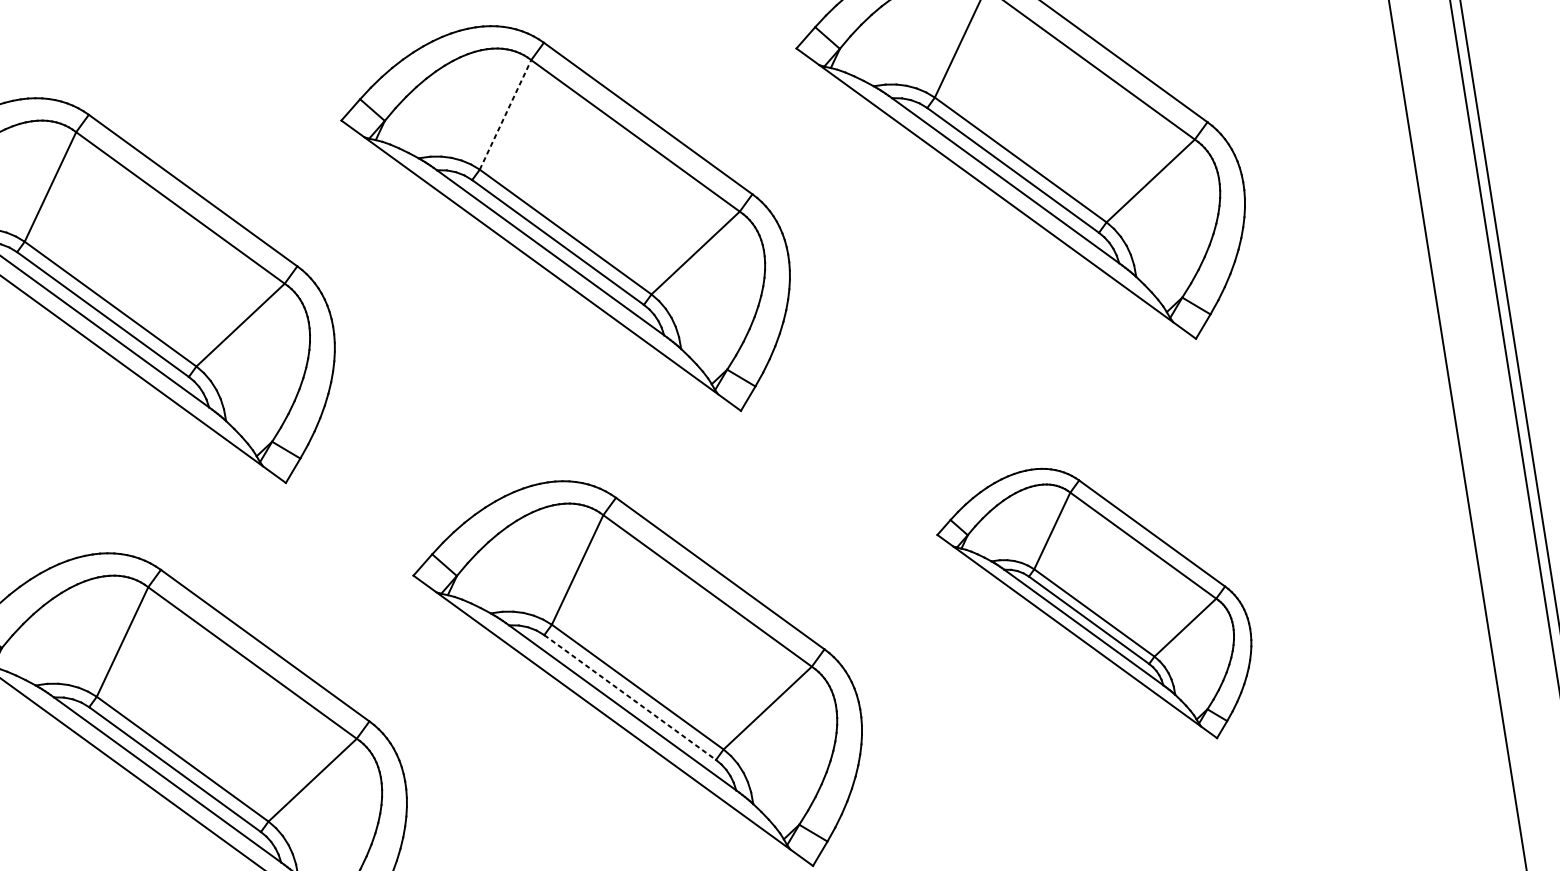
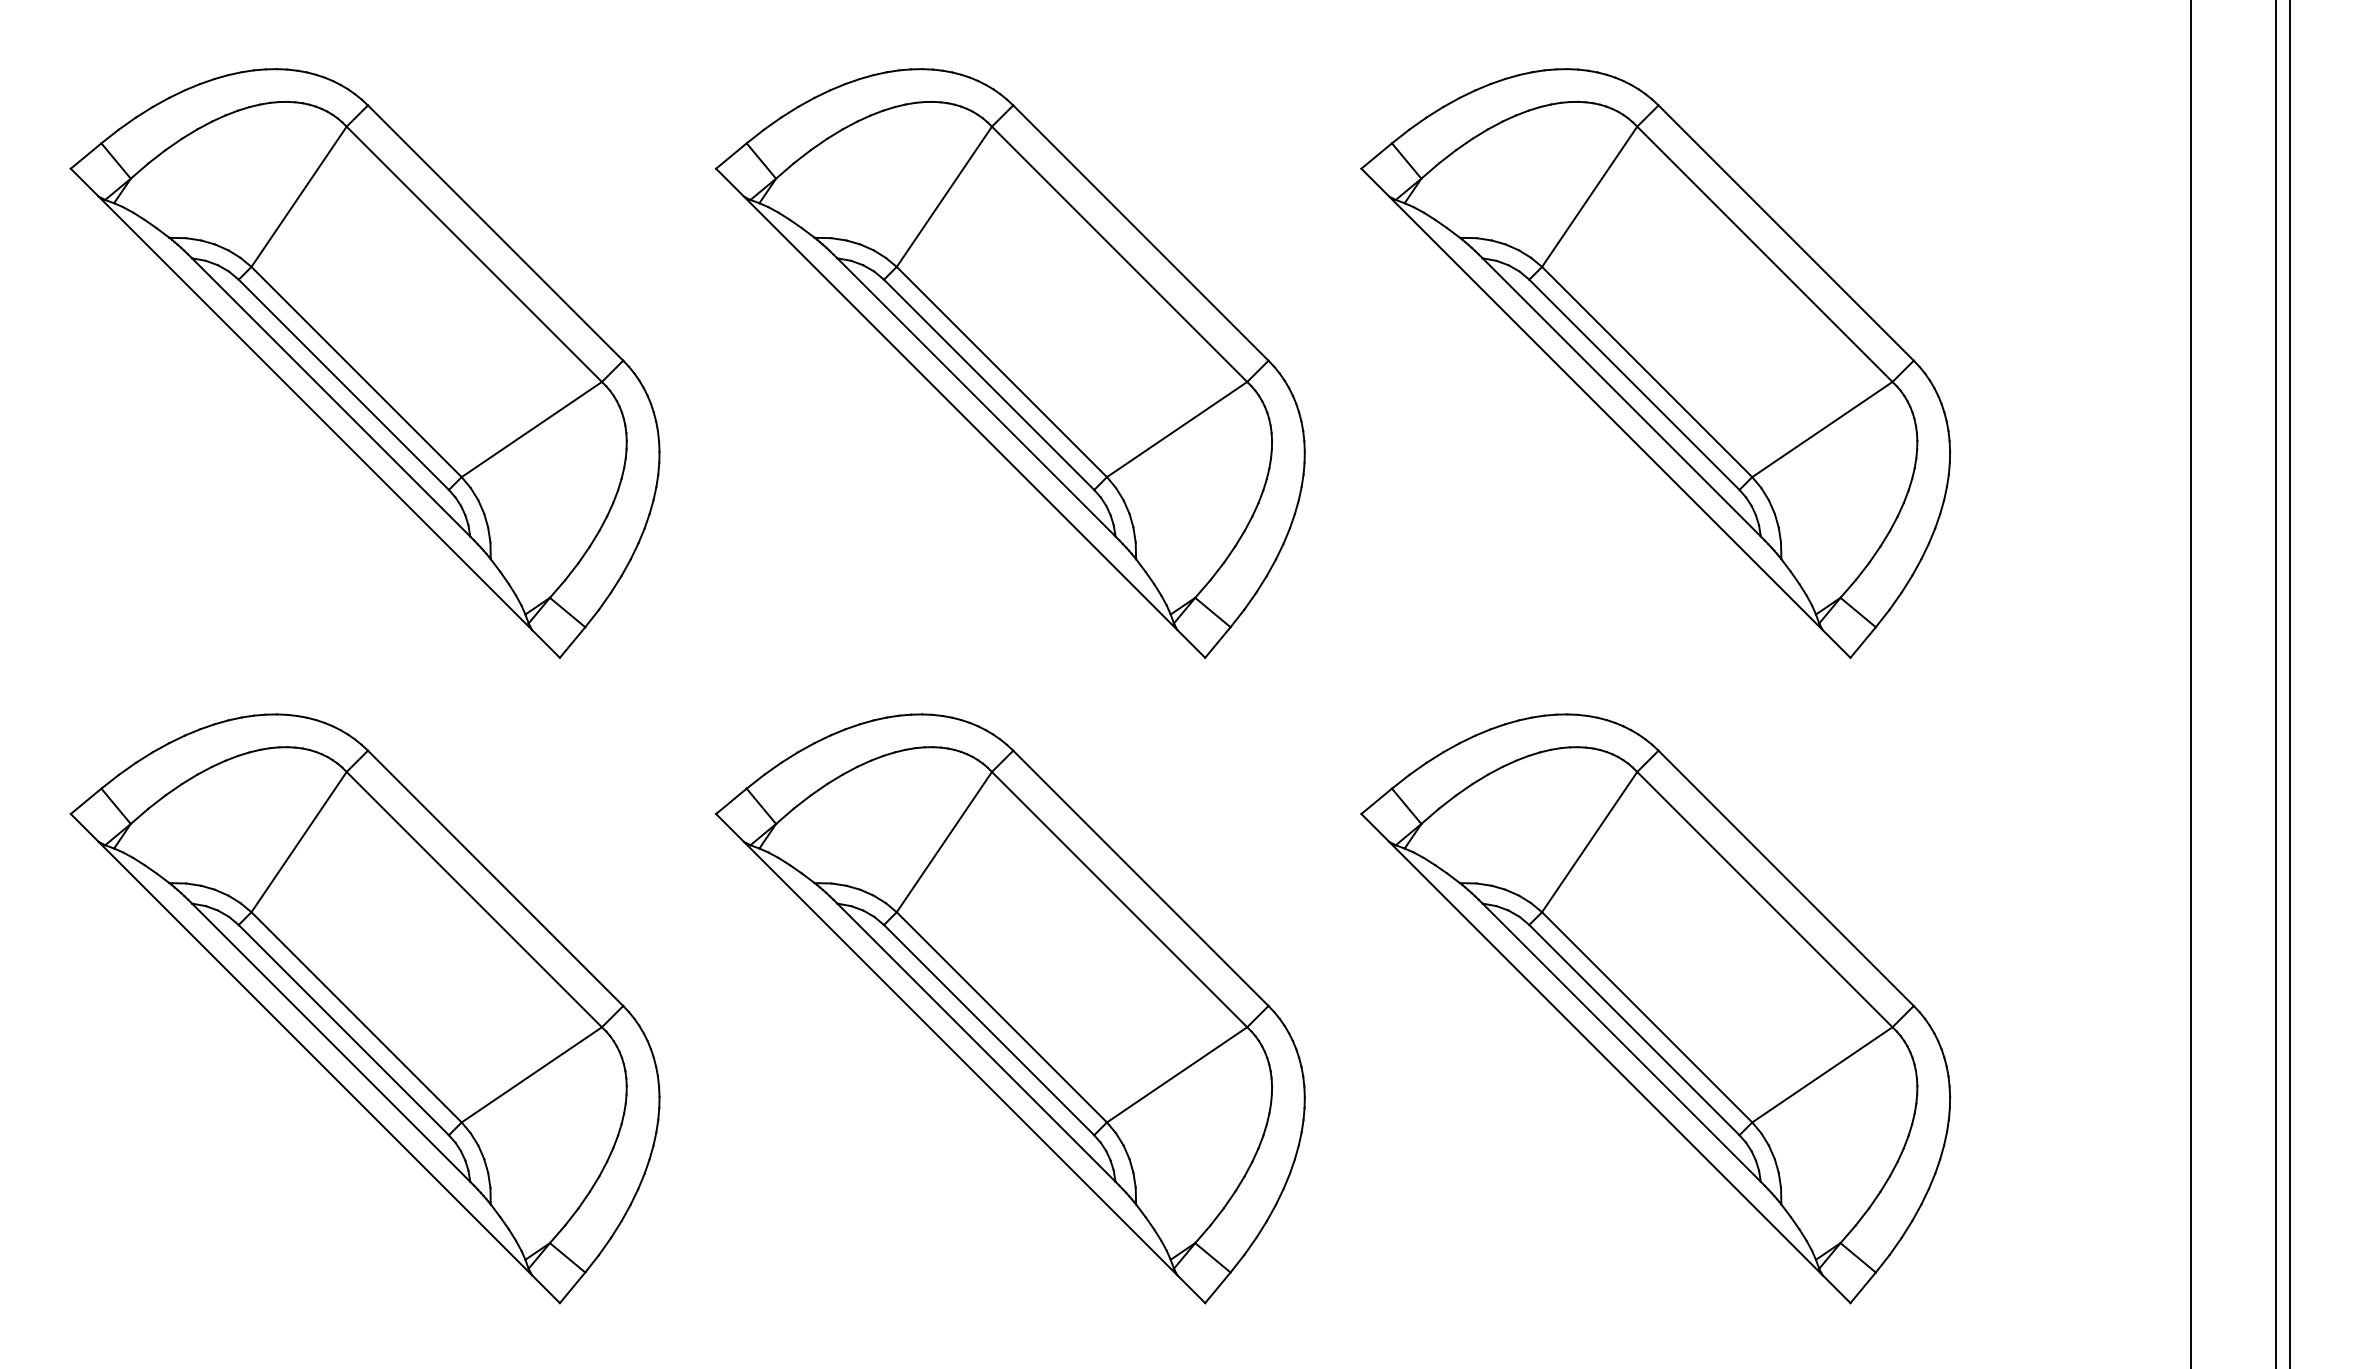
line: (505, 114) -> (944, 196), dashed -> solid
part: (1097, 607) -> (1655, 1008), size x1.43
line: (630, 697) -> (989, 1030), dashed -> solid

